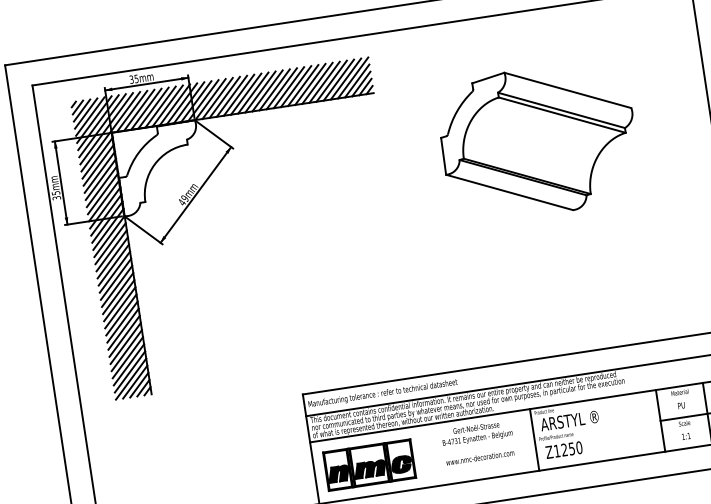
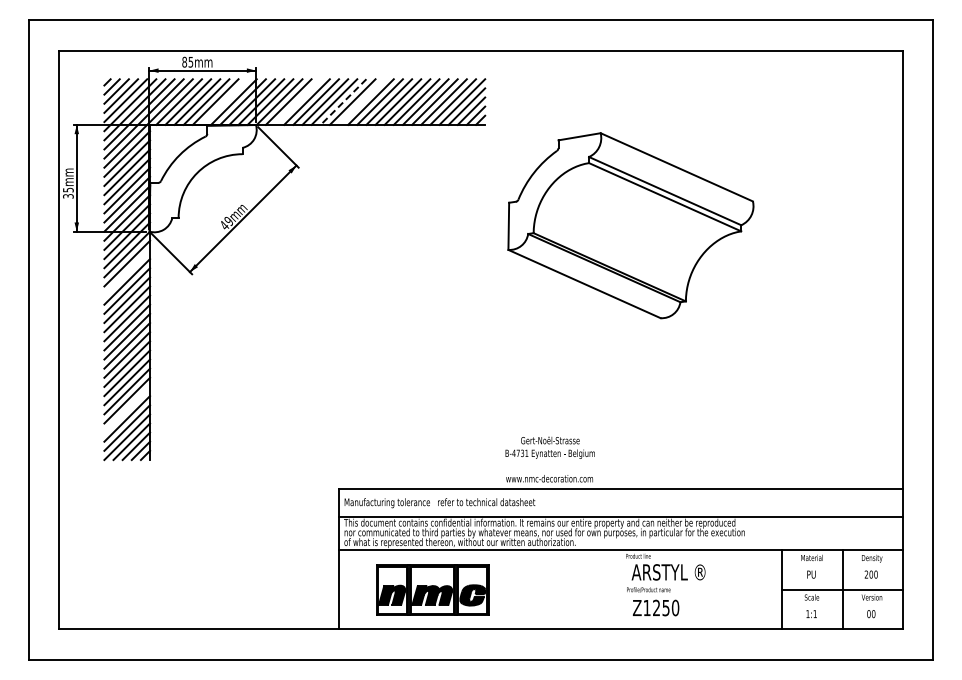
text: (131, 79) -> (184, 61), 35mm -> 85mm
line: (274, 89) -> (361, 101), removed
line: (260, 92) -> (343, 102), solid -> dashed
line: (224, 96) -> (297, 101), removed
line: (167, 105) -> (224, 101), removed
part: (538, 141) -> (630, 225), moved
line: (111, 250) -> (127, 272), removed
line: (128, 357) -> (127, 409), removed
line: (534, 439) -> (621, 589), removed
text: (477, 442) -> (549, 459), moved
part: (369, 464) -> (432, 589), moved

